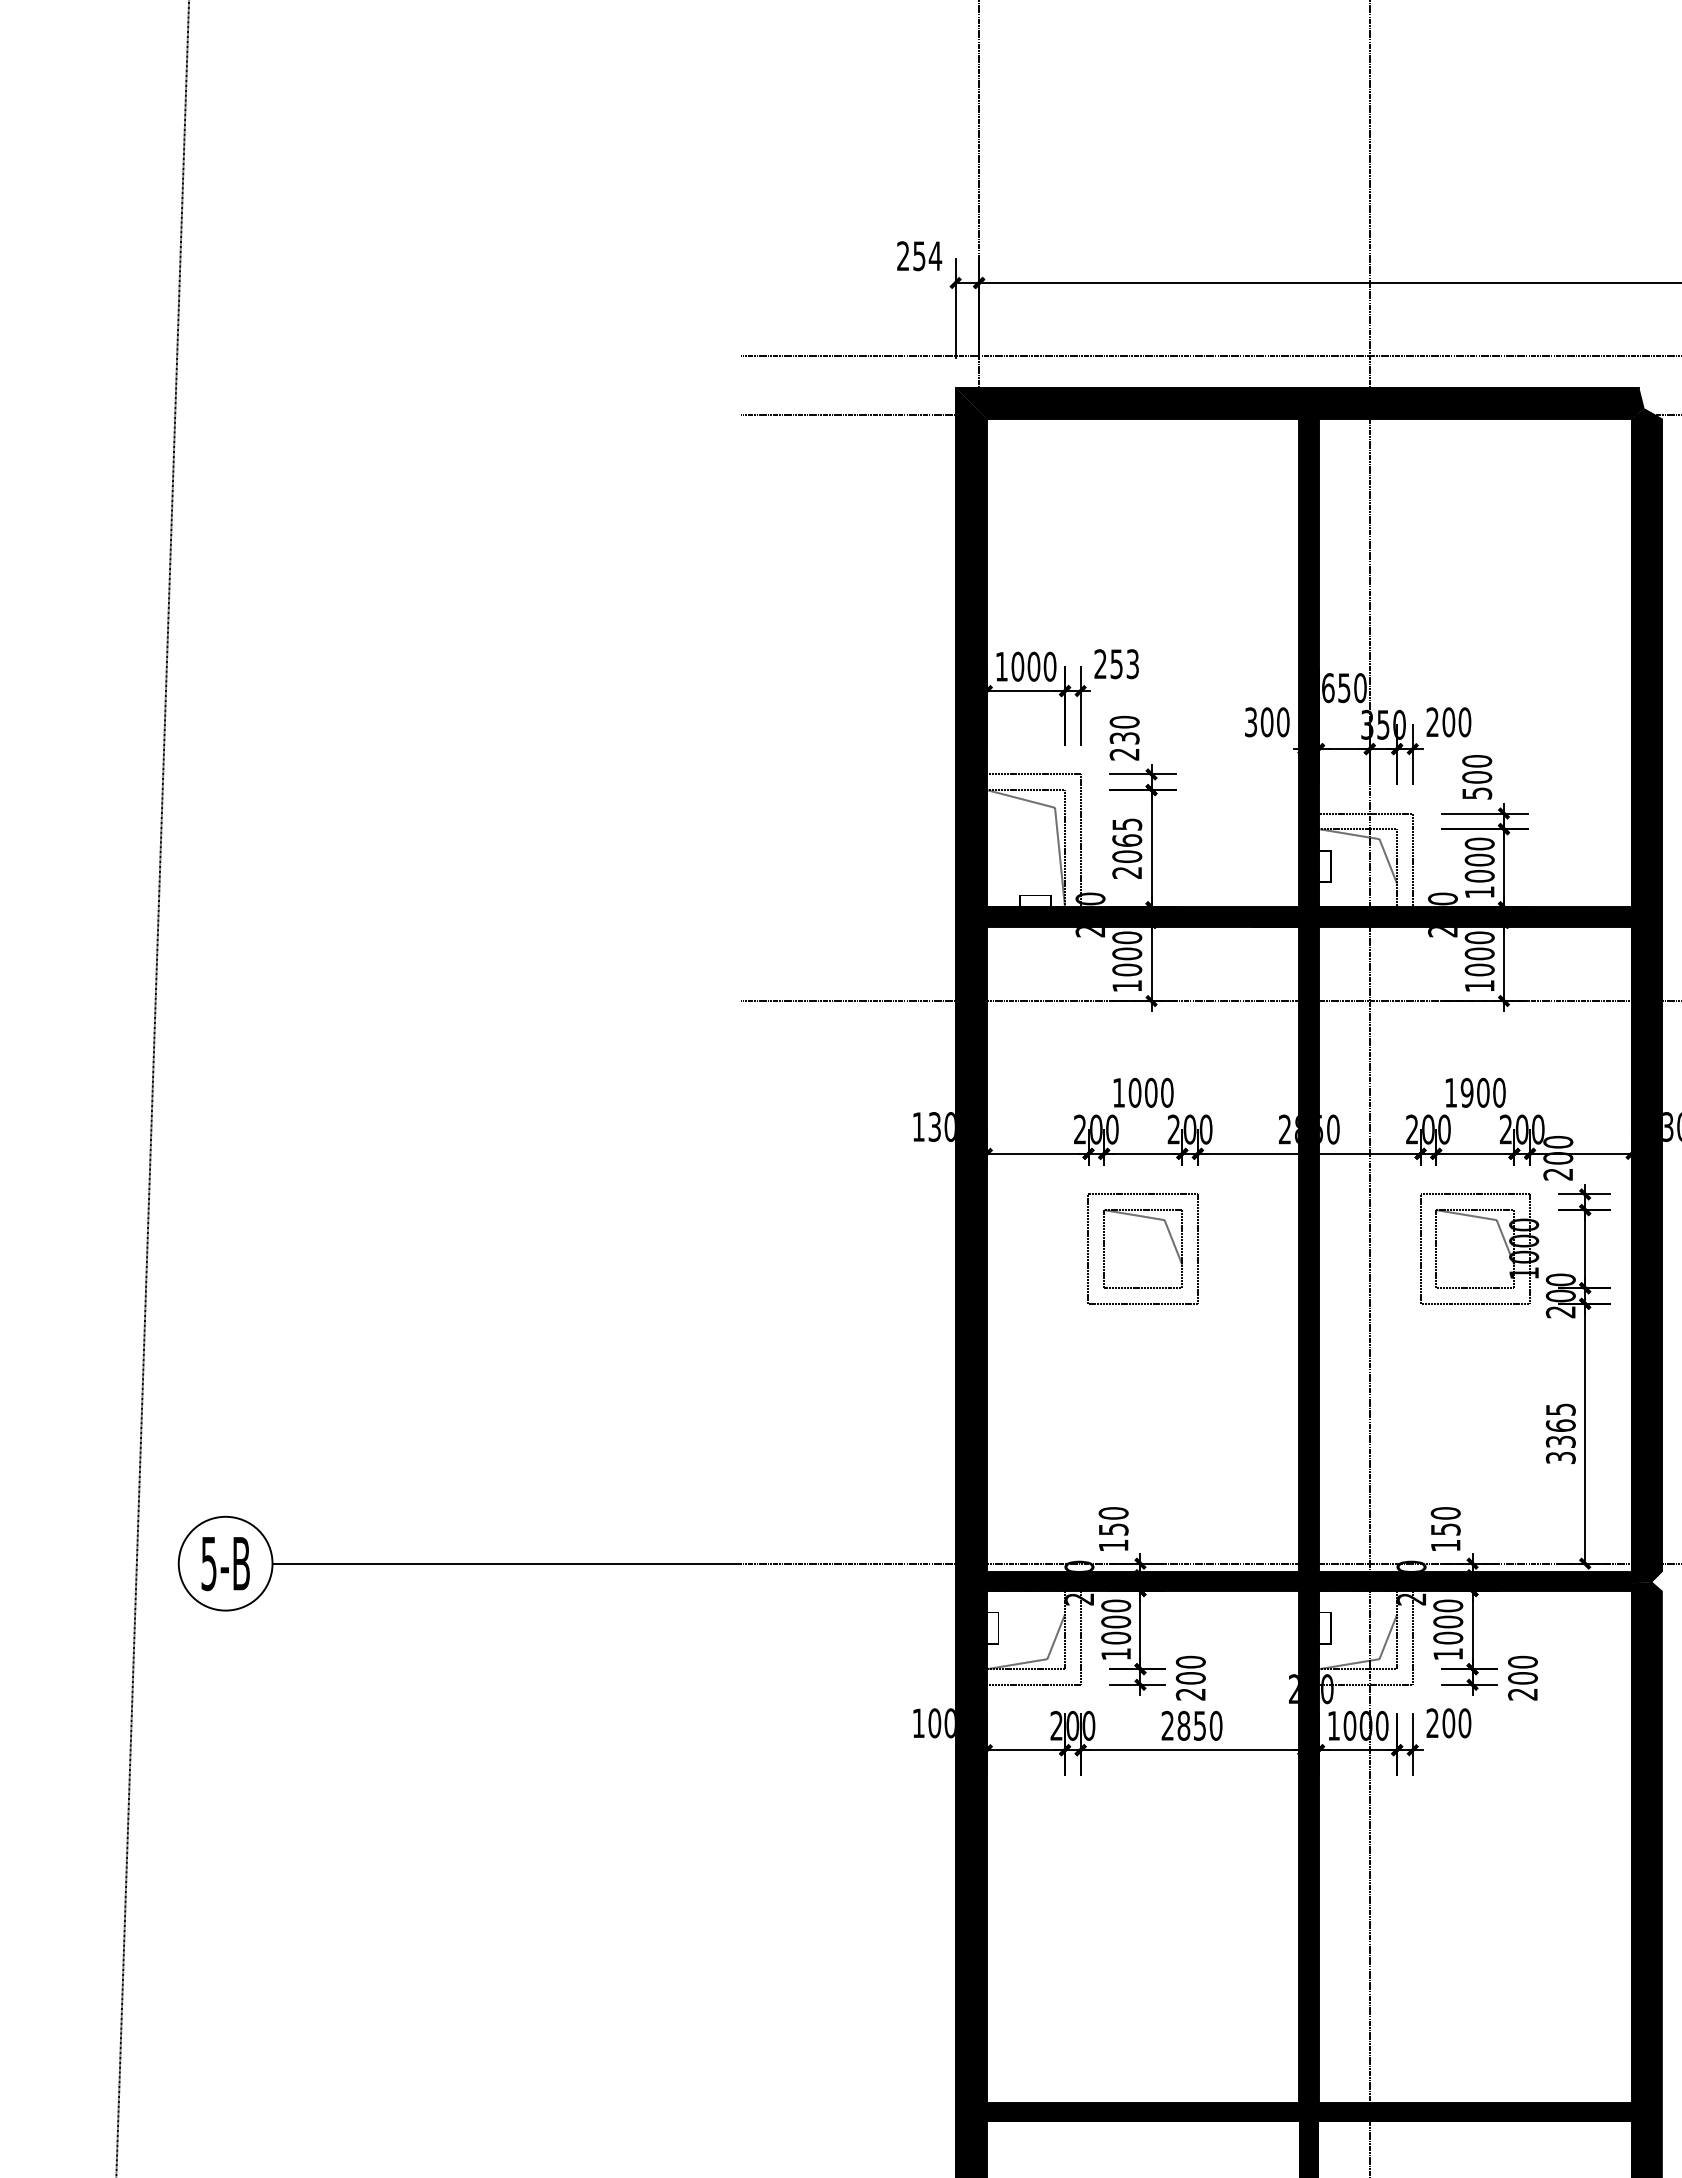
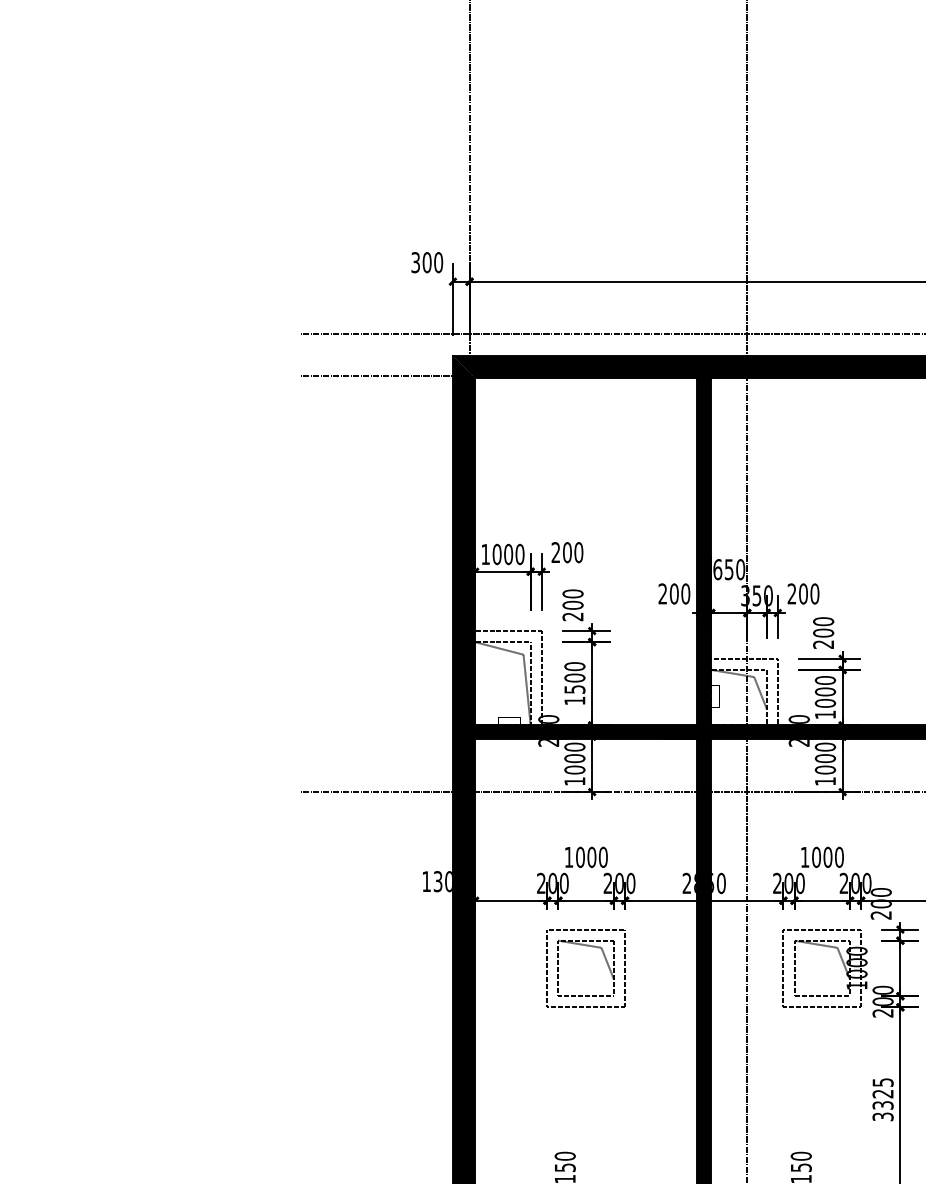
text: (919, 256) -> (427, 262), 254 -> 300
text: (1124, 664) -> (572, 552), 253 -> 200
text: (1251, 722) -> (663, 594), 300 -> 200
text: (1124, 738) -> (572, 605), 230 -> 200
text: (1477, 793) -> (823, 644), 500 -> 200
text: (1127, 848) -> (575, 683), 2065 -> 1500
text: (1466, 1092) -> (816, 857), 1900 -> 1000
text: (1560, 1425) -> (882, 1093), 3365 -> 3325

